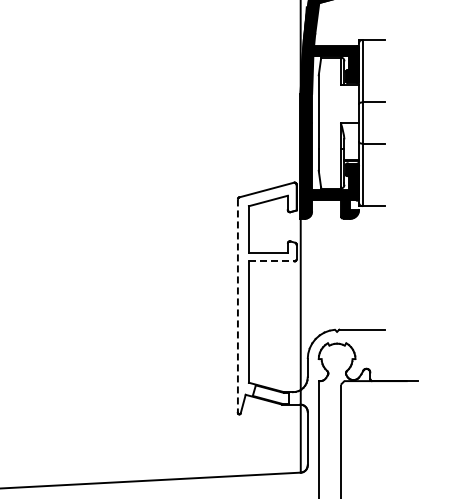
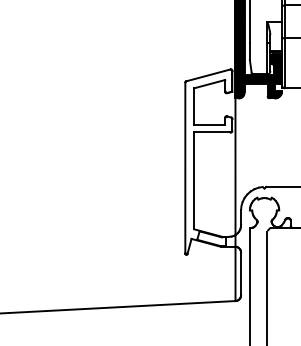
line: (271, 261) -> (212, 132), dashed -> solid
line: (237, 306) -> (184, 168), dashed -> solid

